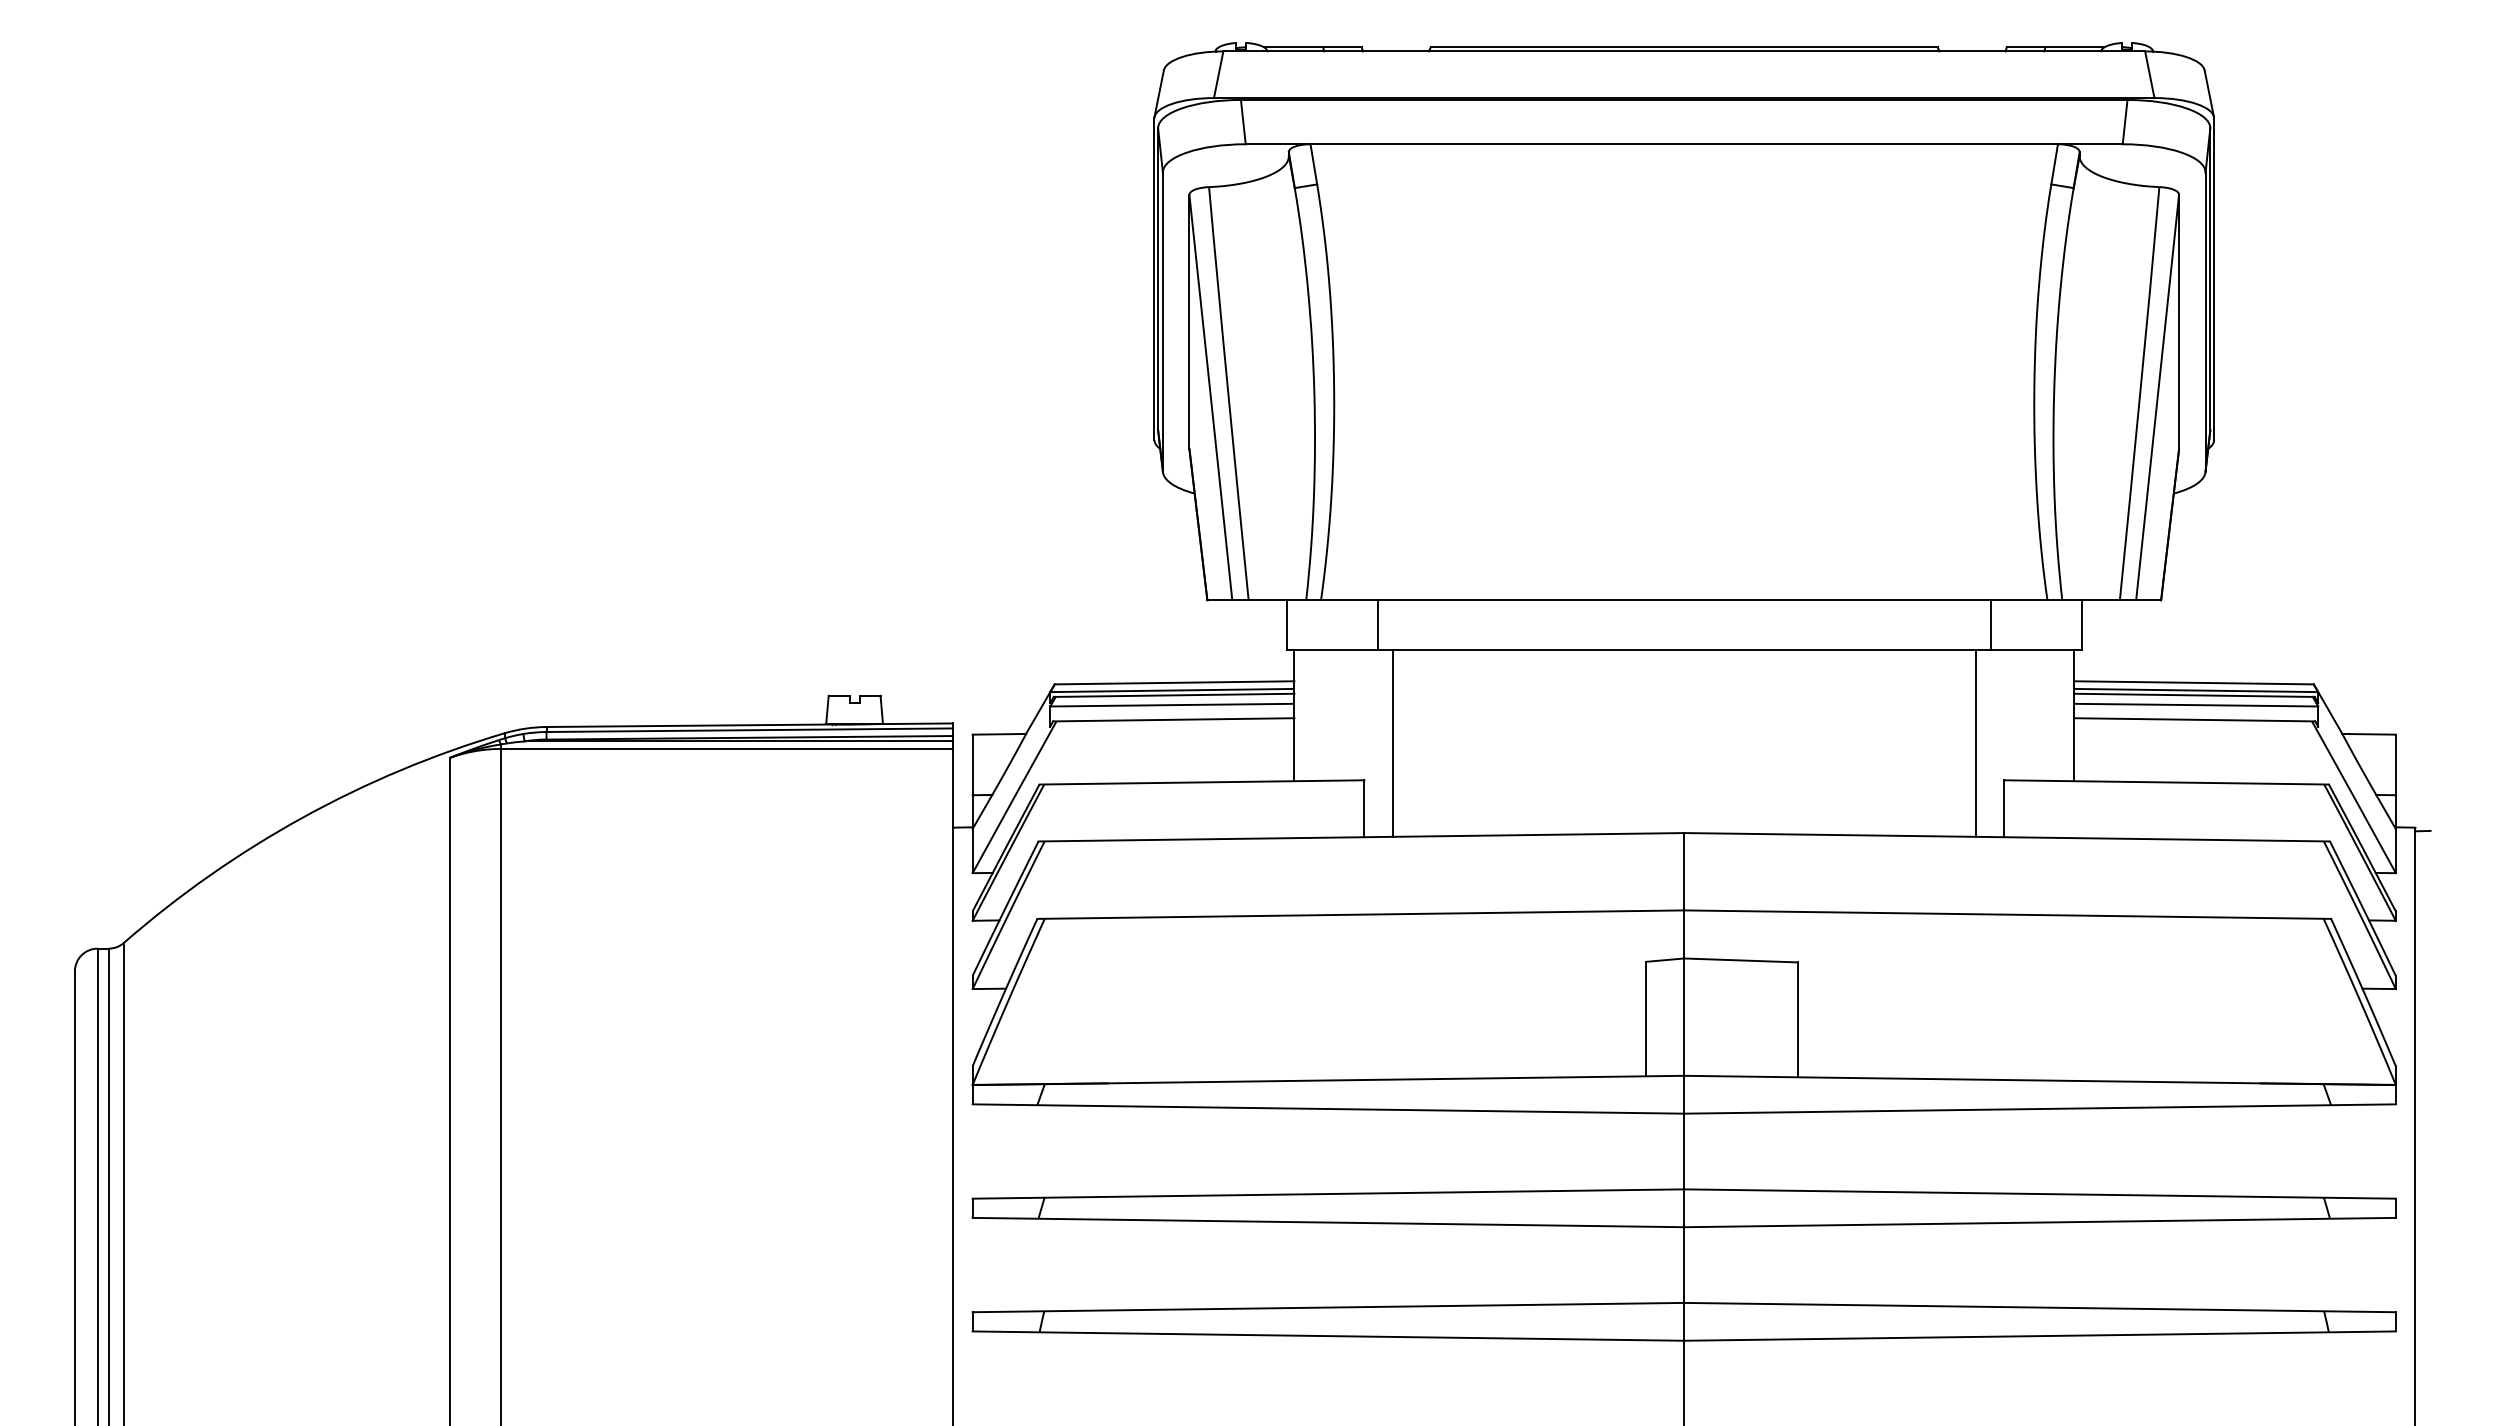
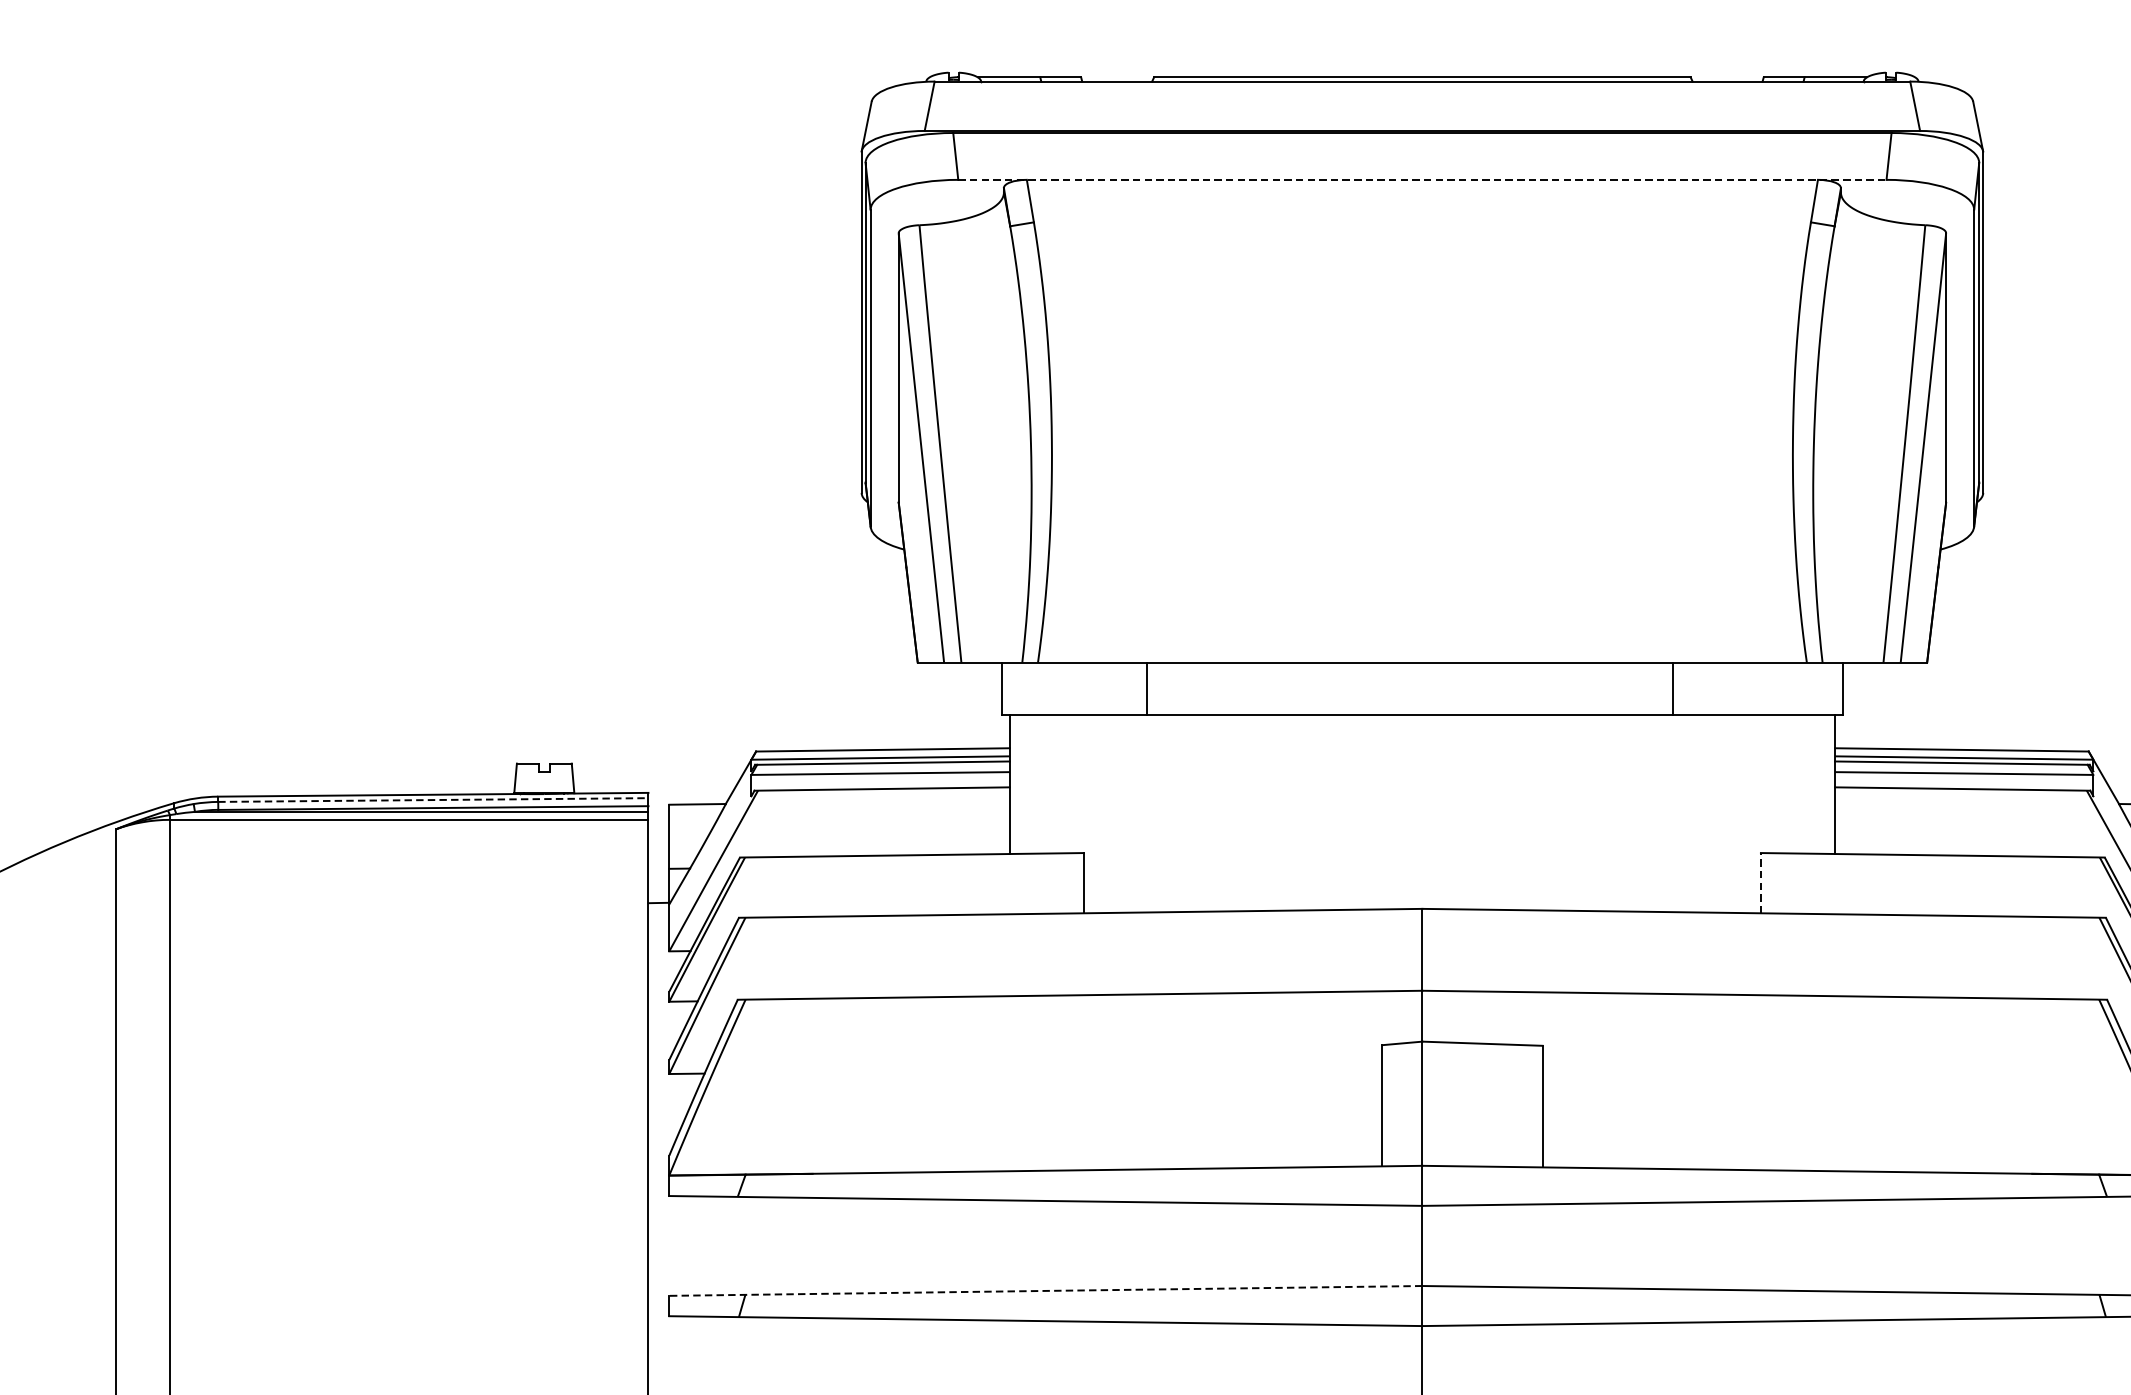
line: (1684, 144) -> (1422, 180), solid -> dashed
line: (1377, 624) -> (1146, 688), moved
line: (1990, 624) -> (1672, 688), moved
line: (750, 730) -> (434, 800), solid -> dashed
line: (1392, 742) -> (1113, 813), removed
line: (1975, 742) -> (1730, 813), removed
line: (2004, 808) -> (1761, 882), solid -> dashed
line: (1328, 1194) -> (1045, 1291), solid -> dashed

